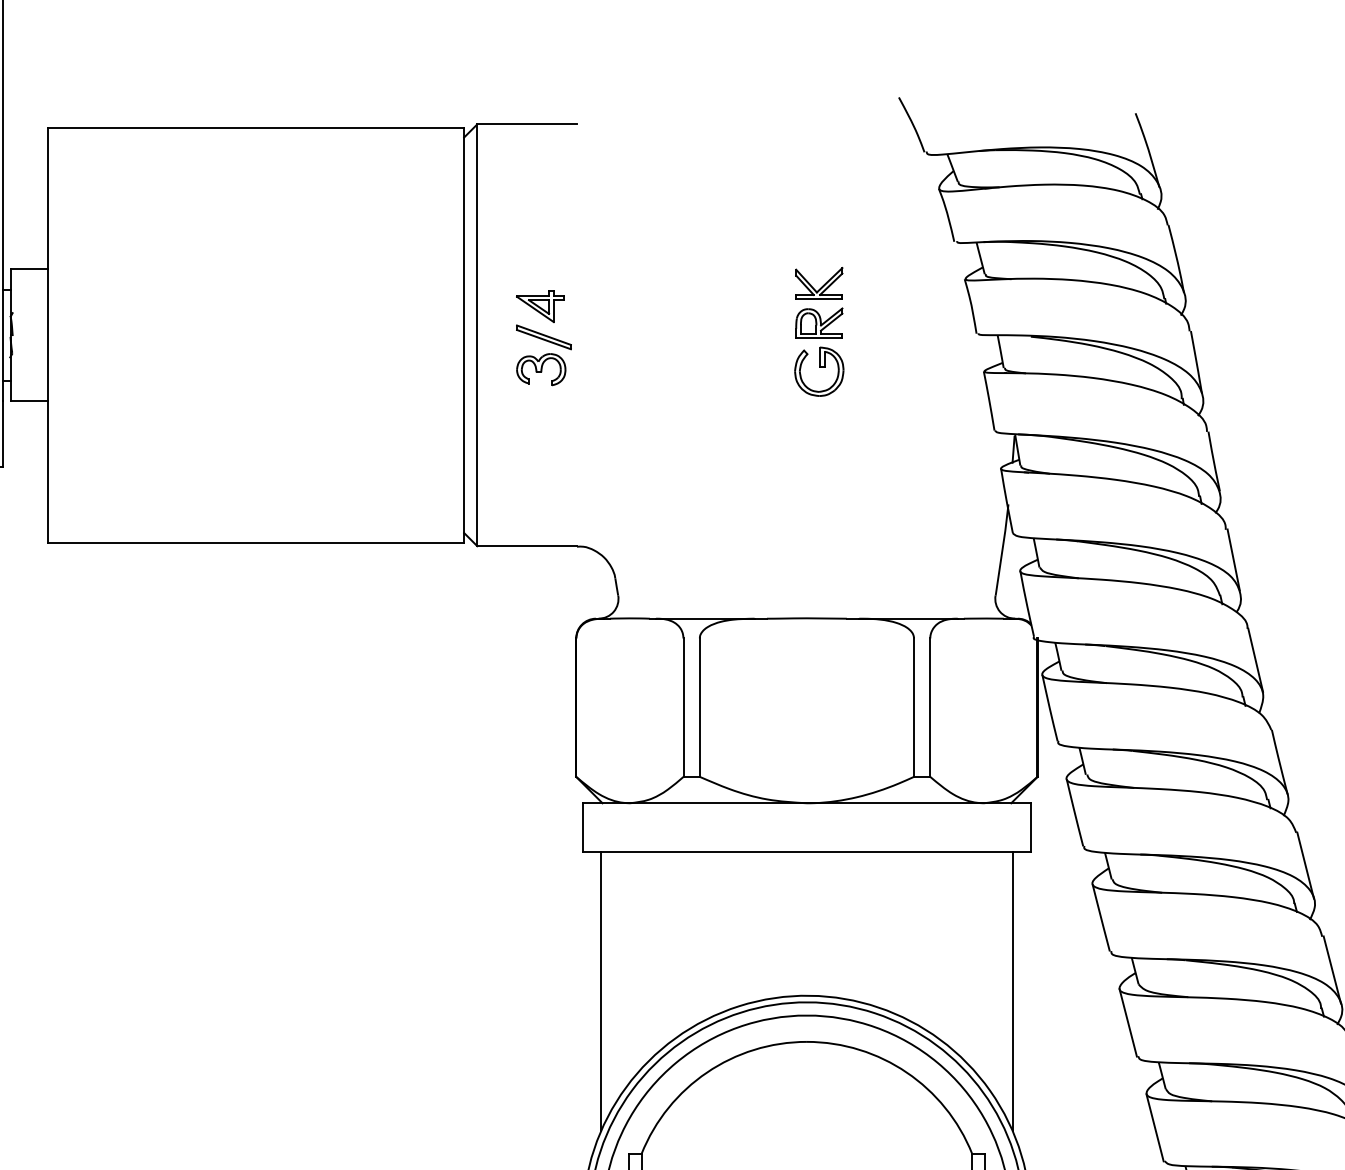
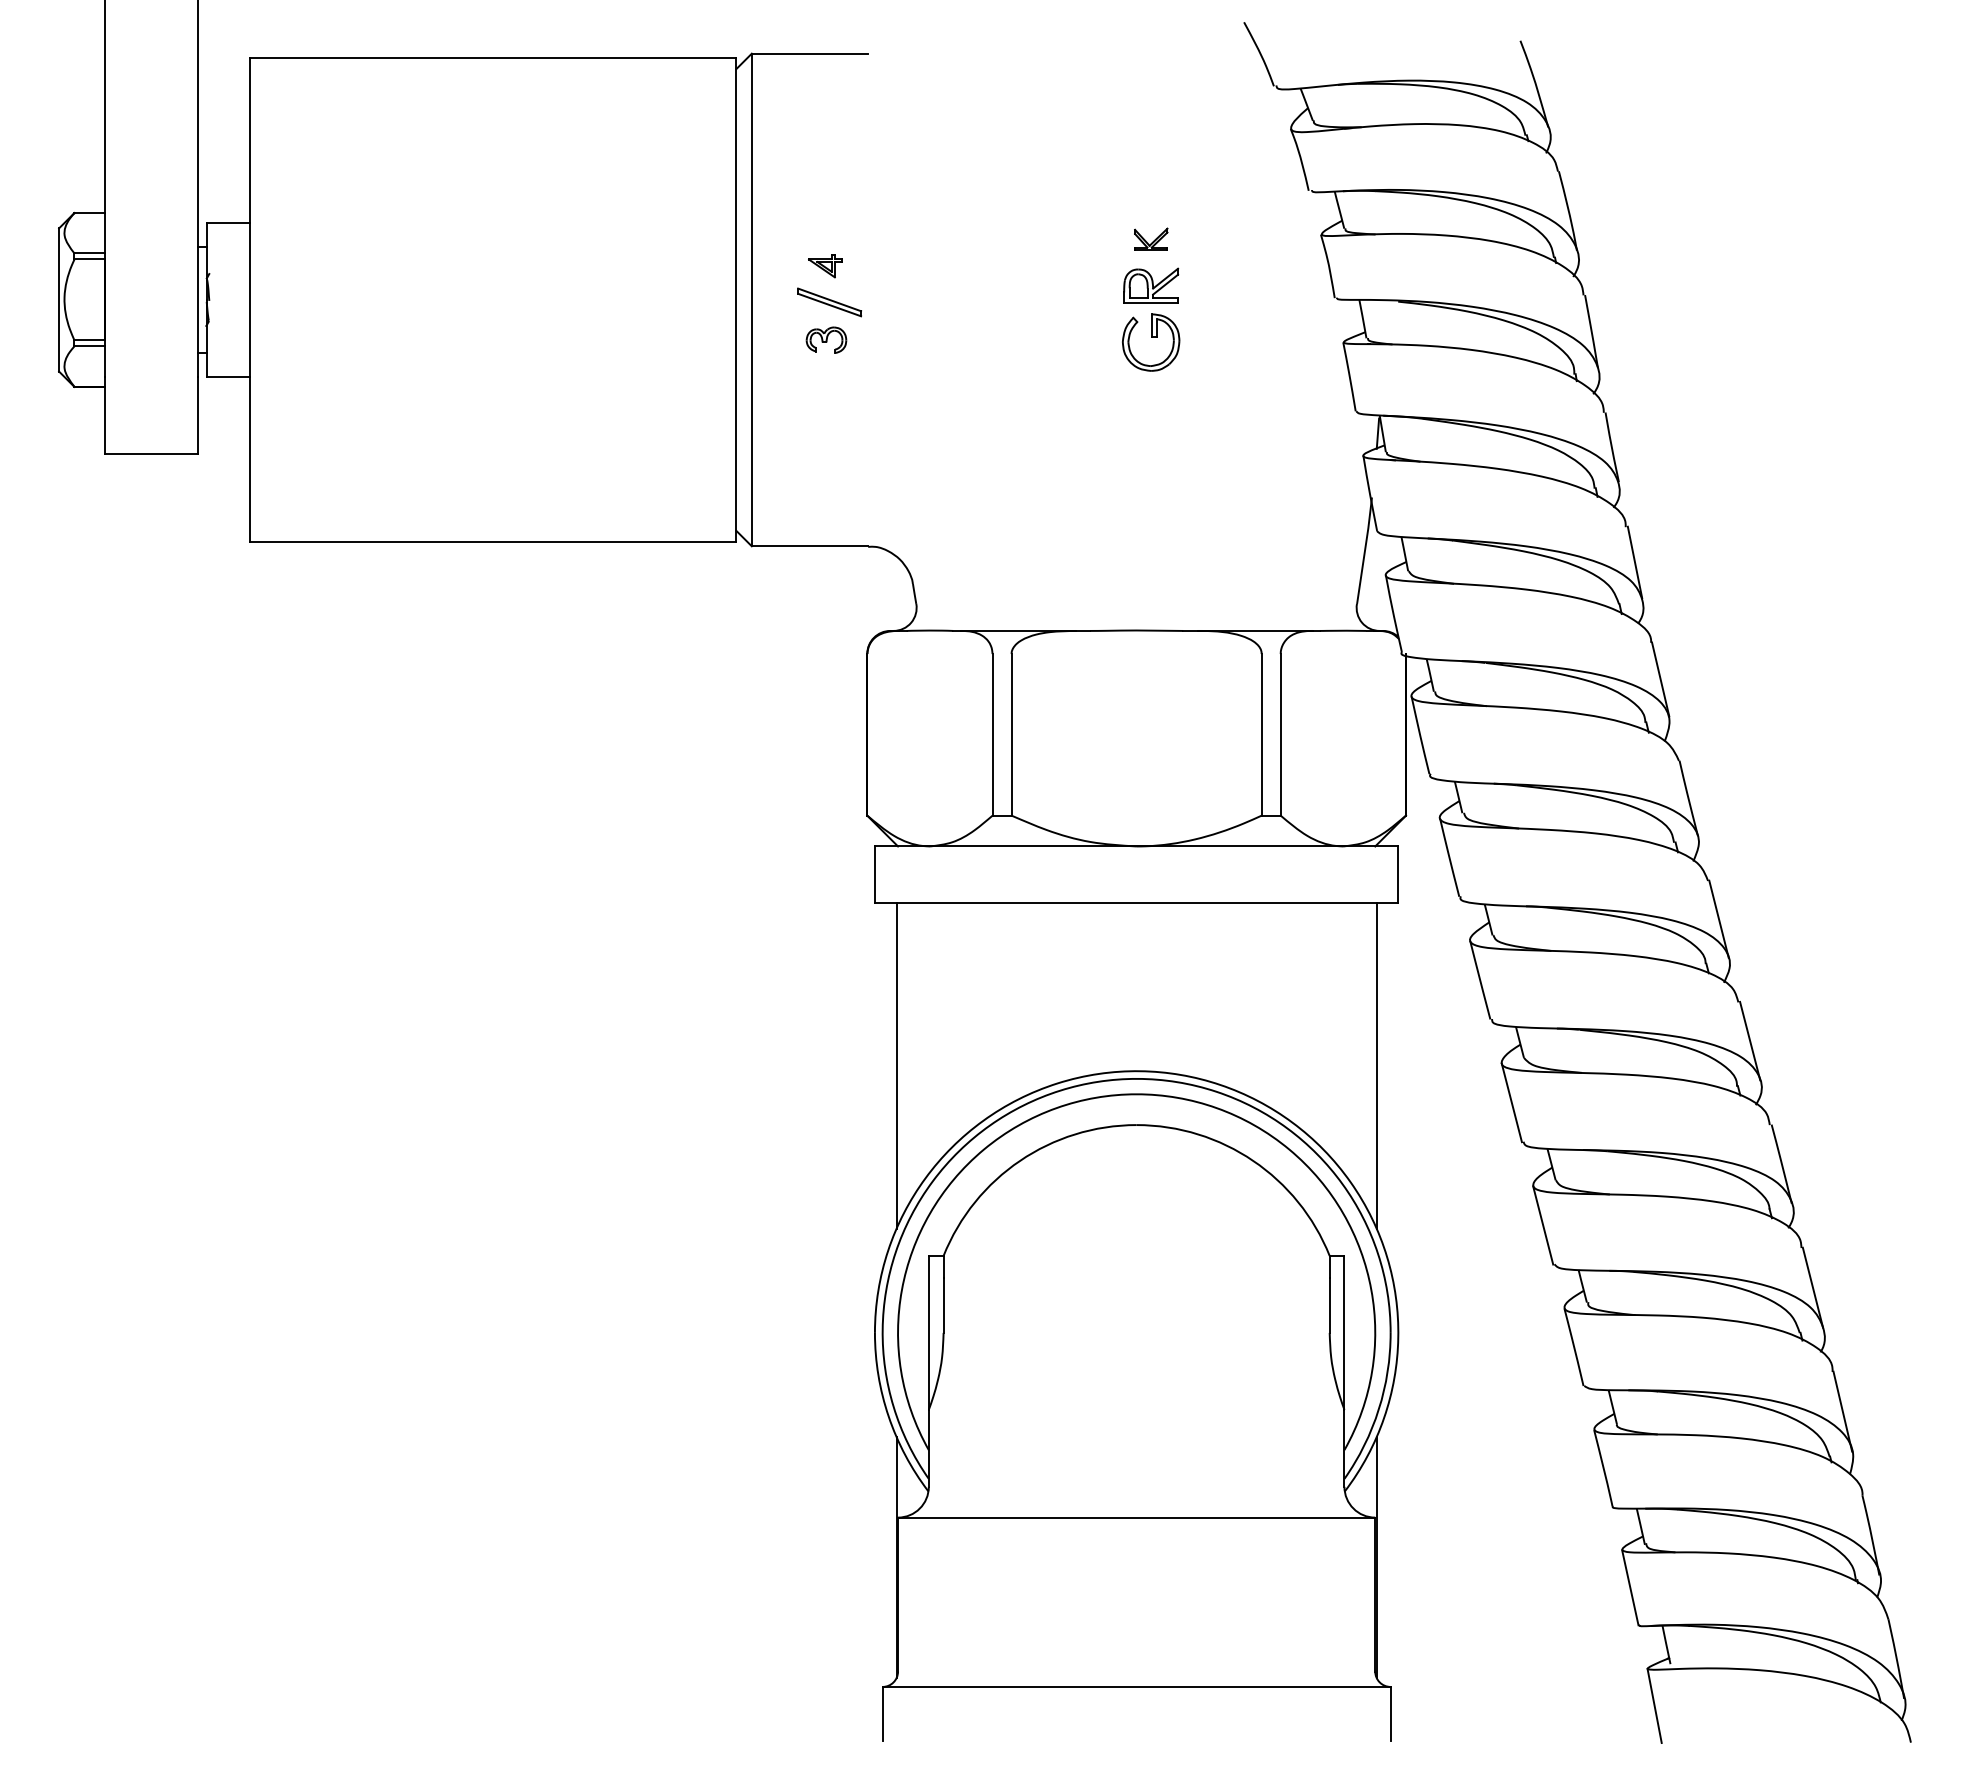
part: (819, 283) -> (1151, 239), size x0.6
part: (540, 306) -> (825, 266), size x0.6
part: (541, 369) -> (826, 340), size x0.7

